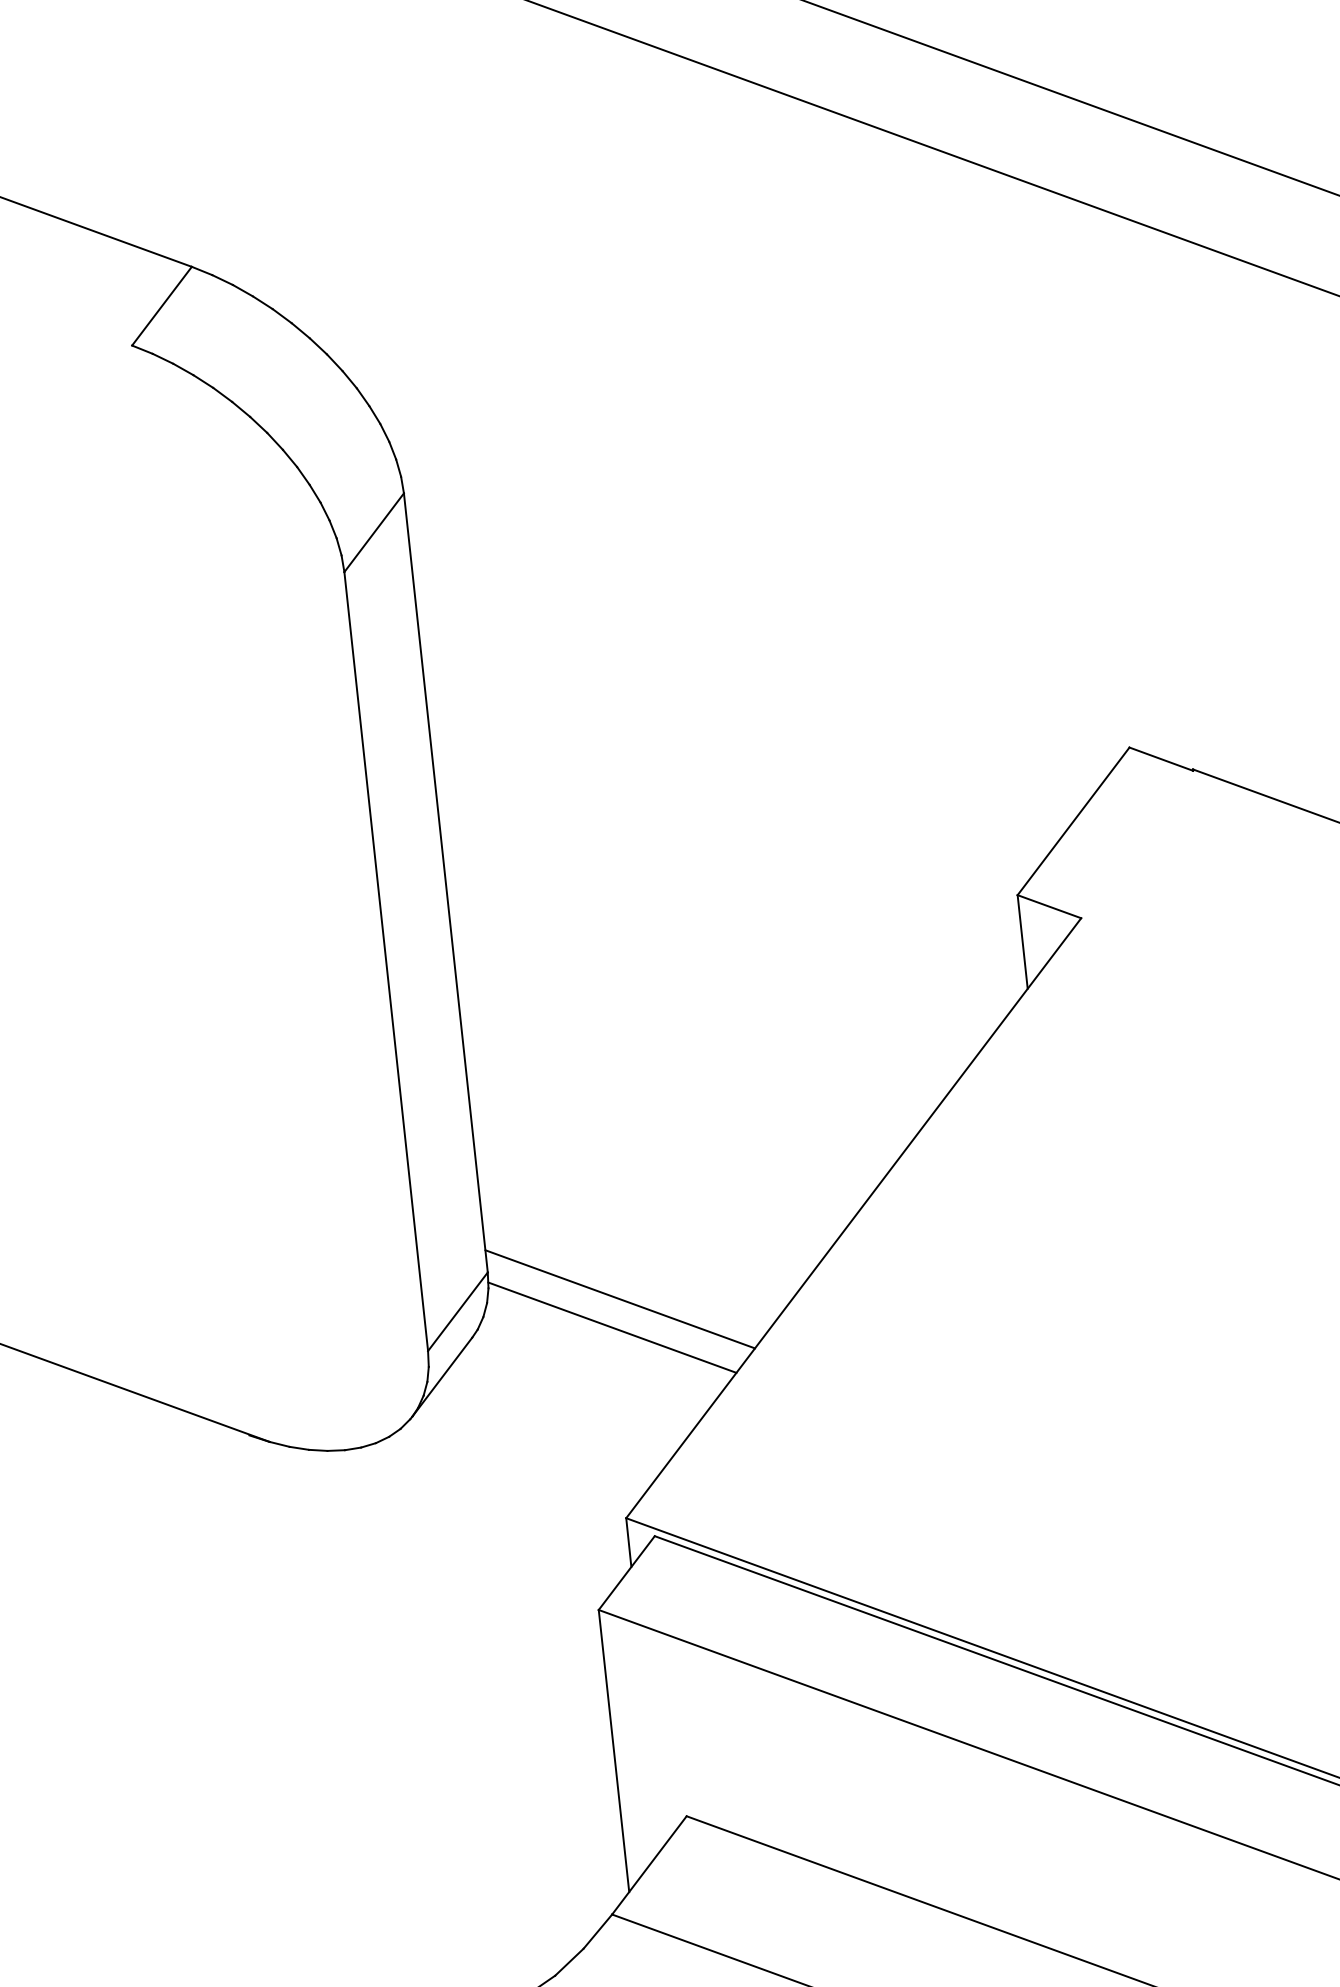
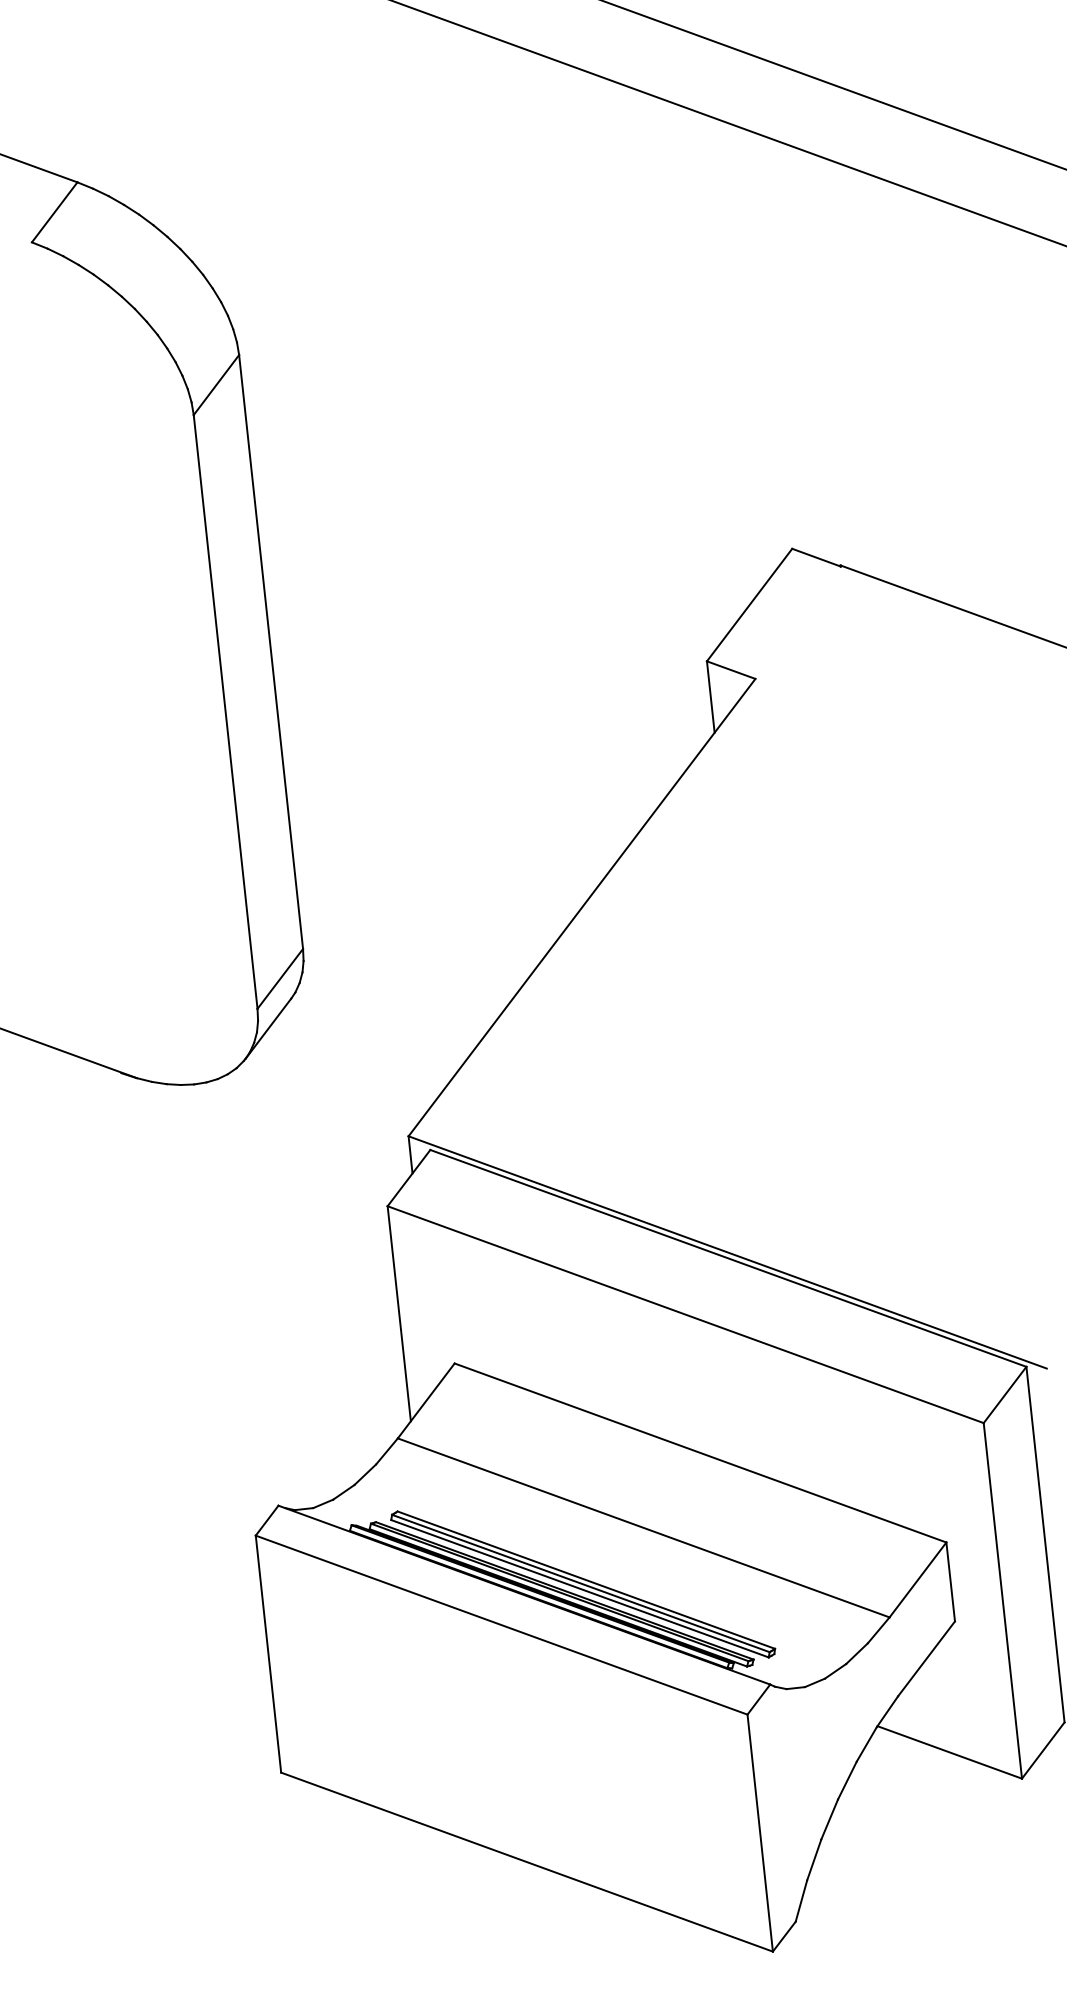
line: (619, 1299) -> (403, 969), removed
line: (611, 1326) -> (397, 990), removed

